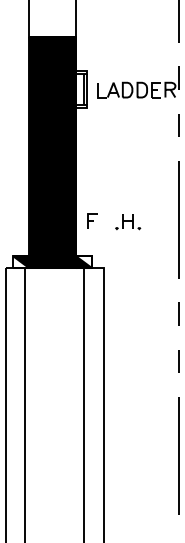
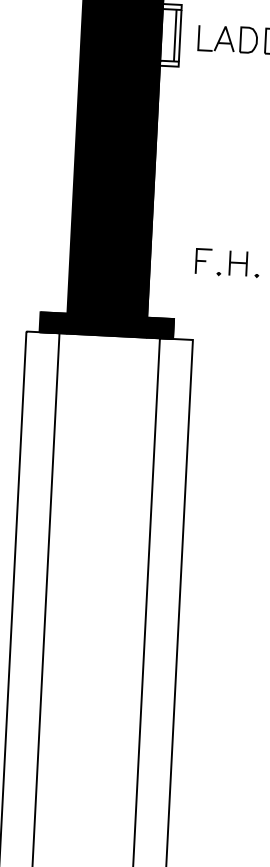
part: (92, 220) -> (203, 259), moved
fill: (21, 262) -> (53, 323), added
fill: (83, 262) -> (159, 328), added

